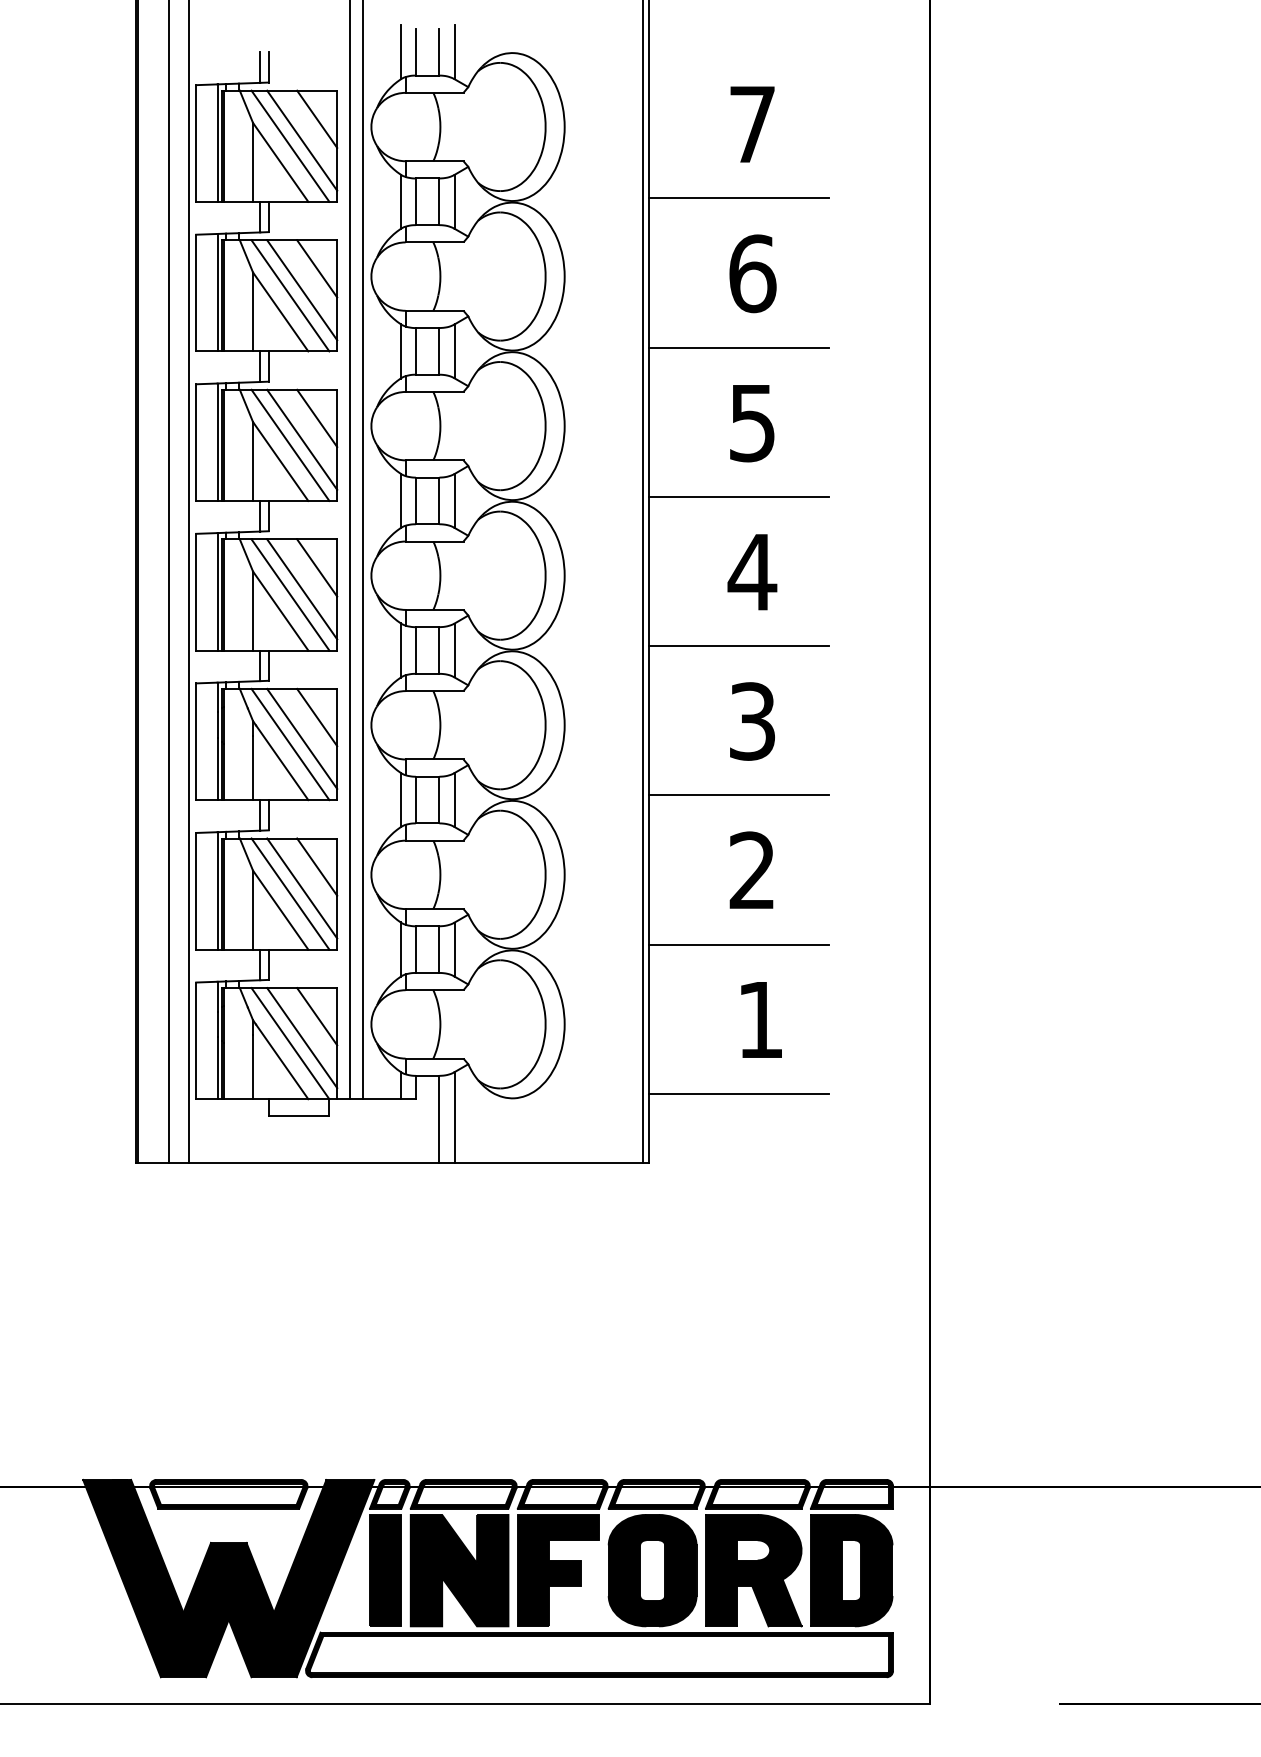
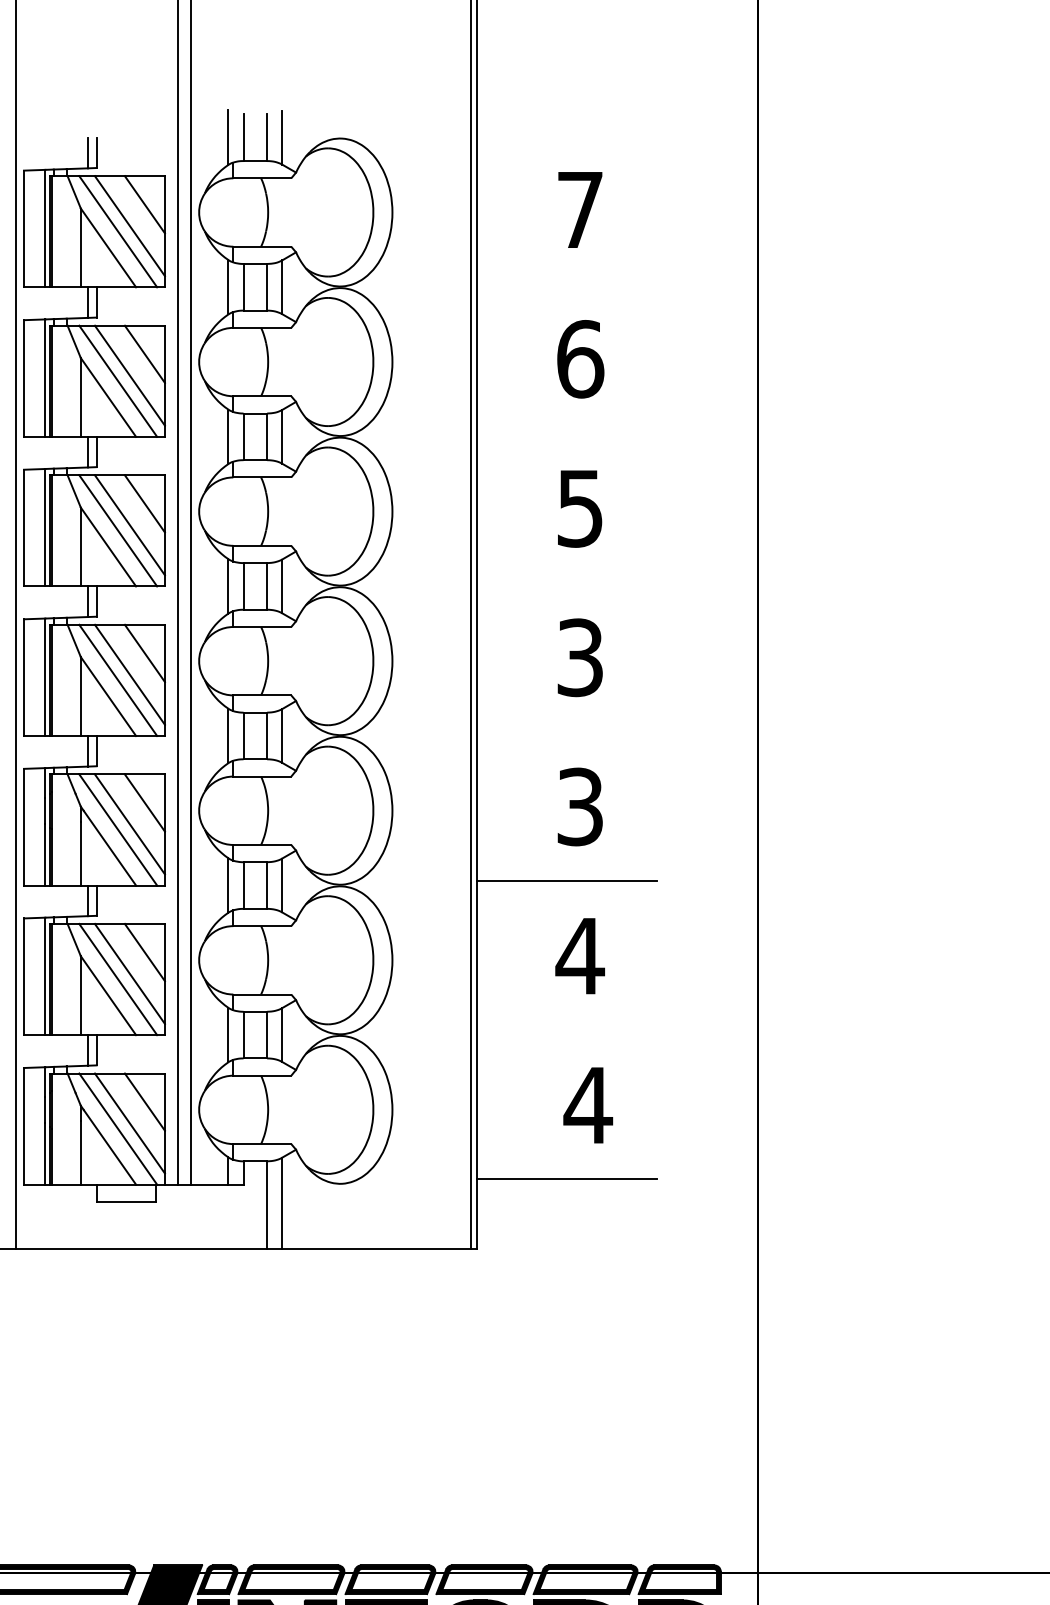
line: (739, 198) -> (567, 283), removed
line: (739, 347) -> (567, 432), removed
line: (739, 496) -> (567, 581), removed
text: (752, 572) -> (580, 657), 4 -> 3
line: (739, 646) -> (567, 731), removed
text: (752, 869) -> (580, 954), 2 -> 4
line: (739, 944) -> (567, 1029), removed
text: (760, 1019) -> (588, 1104), 1 -> 4

